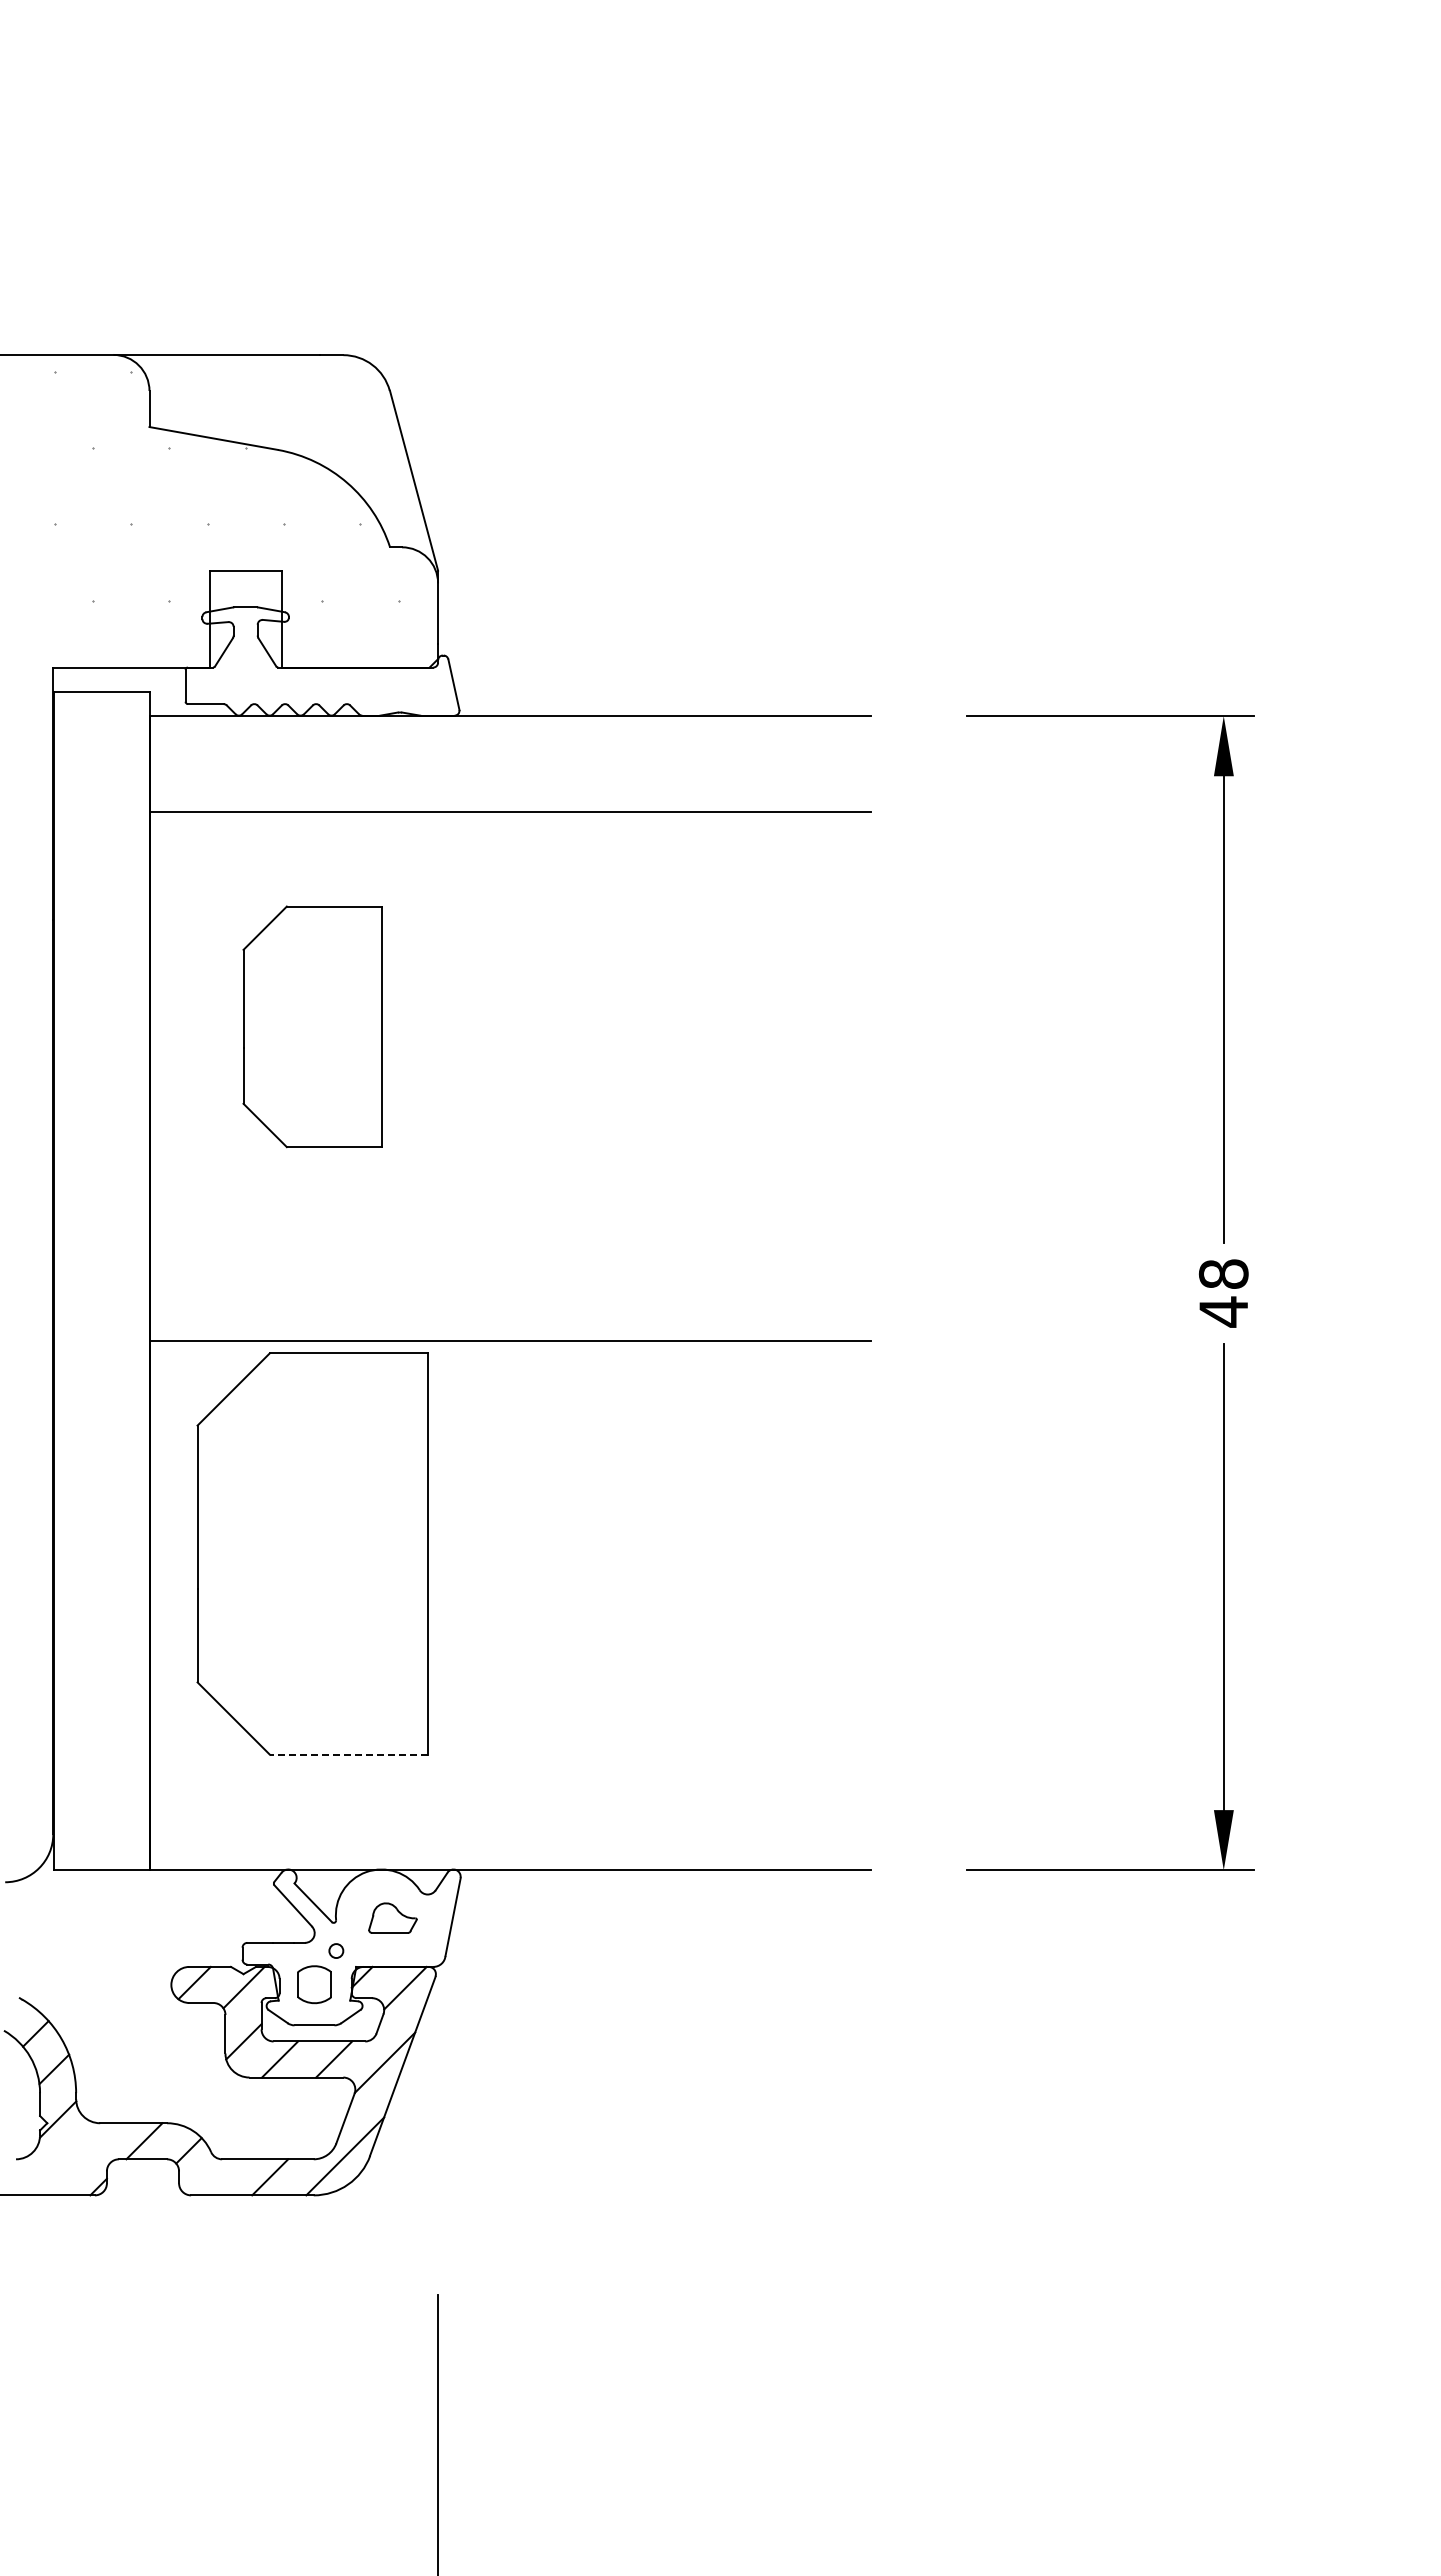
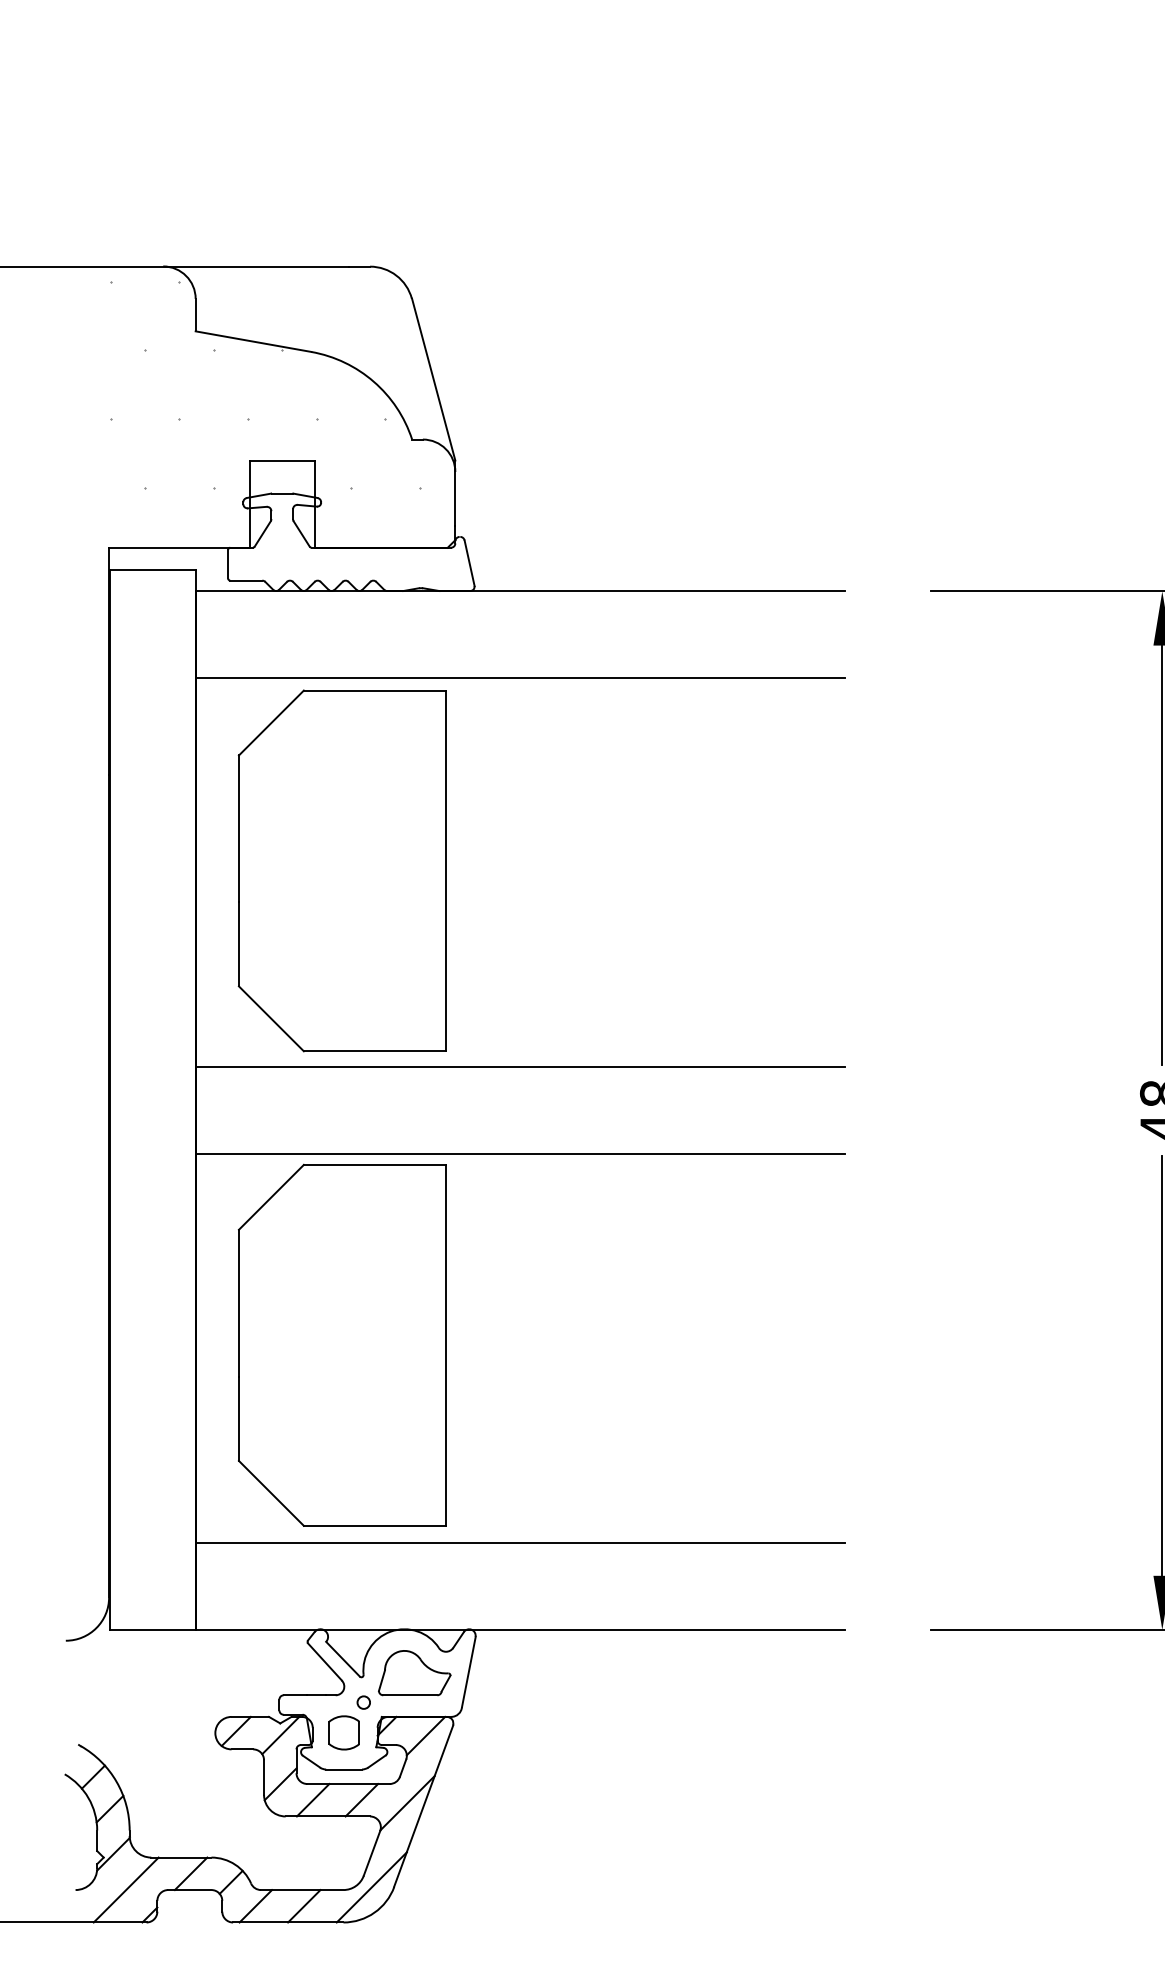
part: (312, 1026) -> (342, 870), size x1.67
line: (509, 1244) -> (519, 1066), added
line: (348, 1754) -> (374, 1525), dashed -> solid
line: (509, 1774) -> (519, 1543), added
part: (392, 1917) -> (414, 1672), size x1.67
line: (72, 2159) -> (126, 1890), added
line: (216, 2177) -> (255, 1906), added

